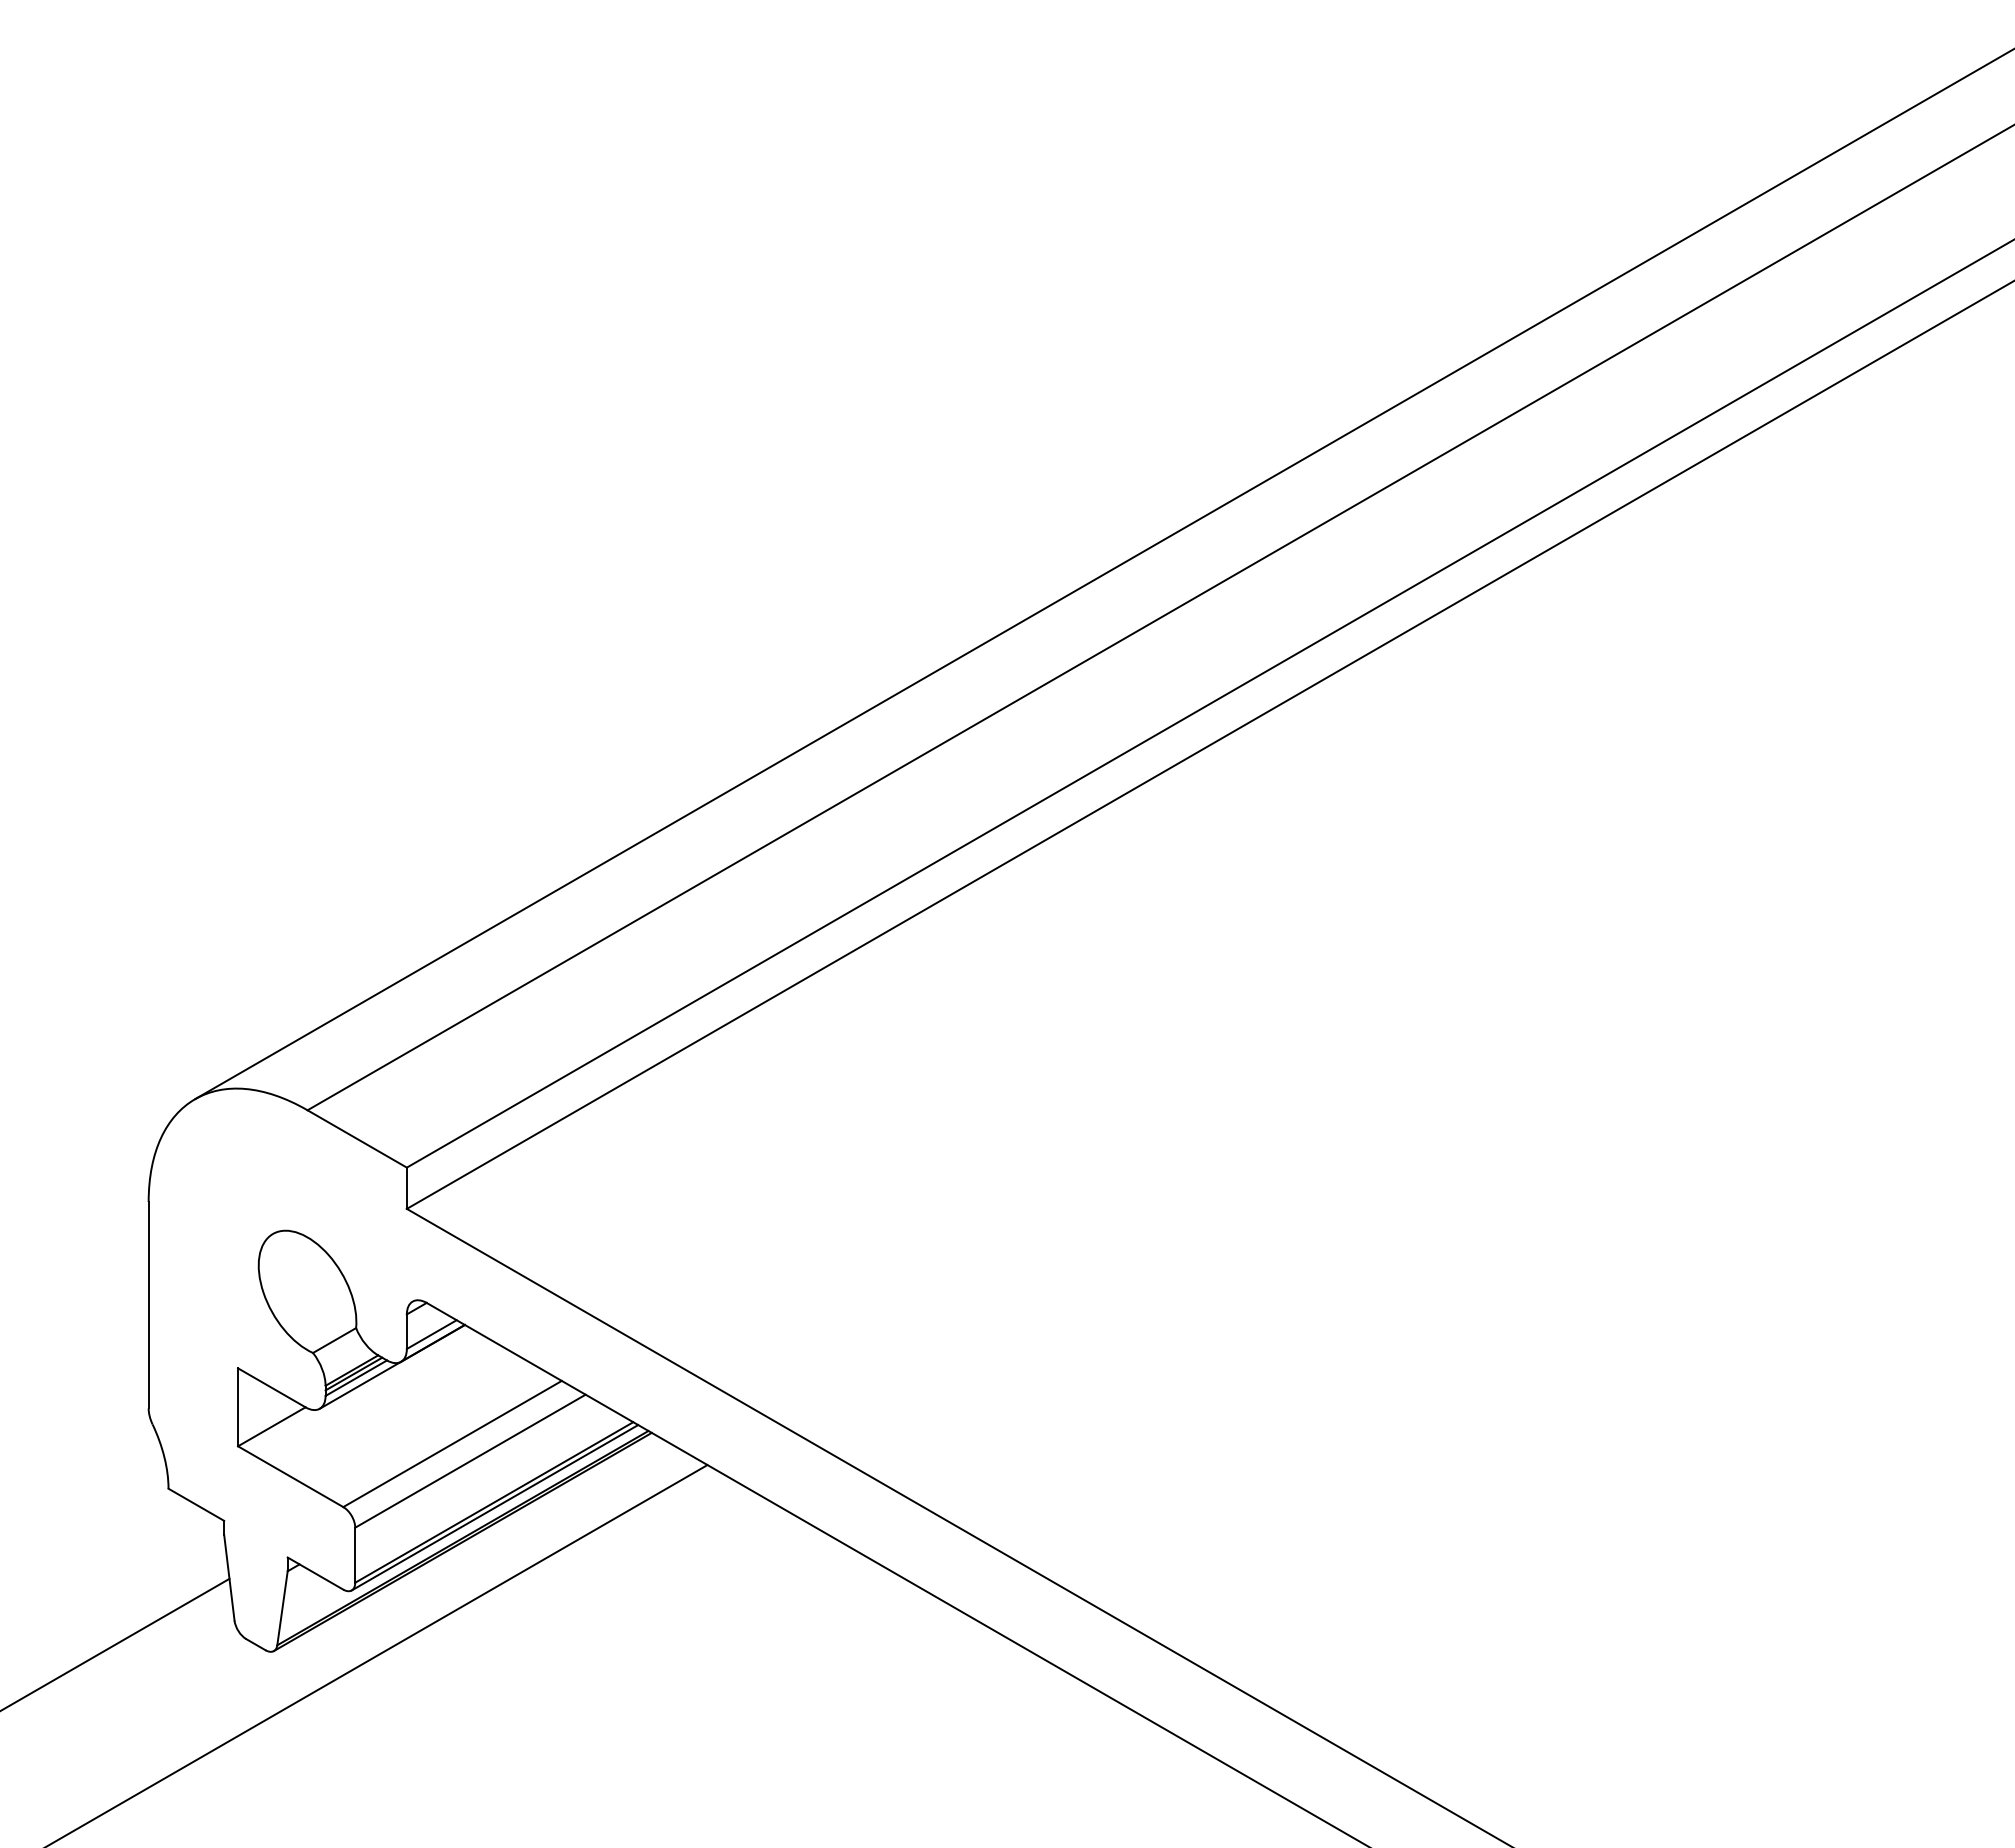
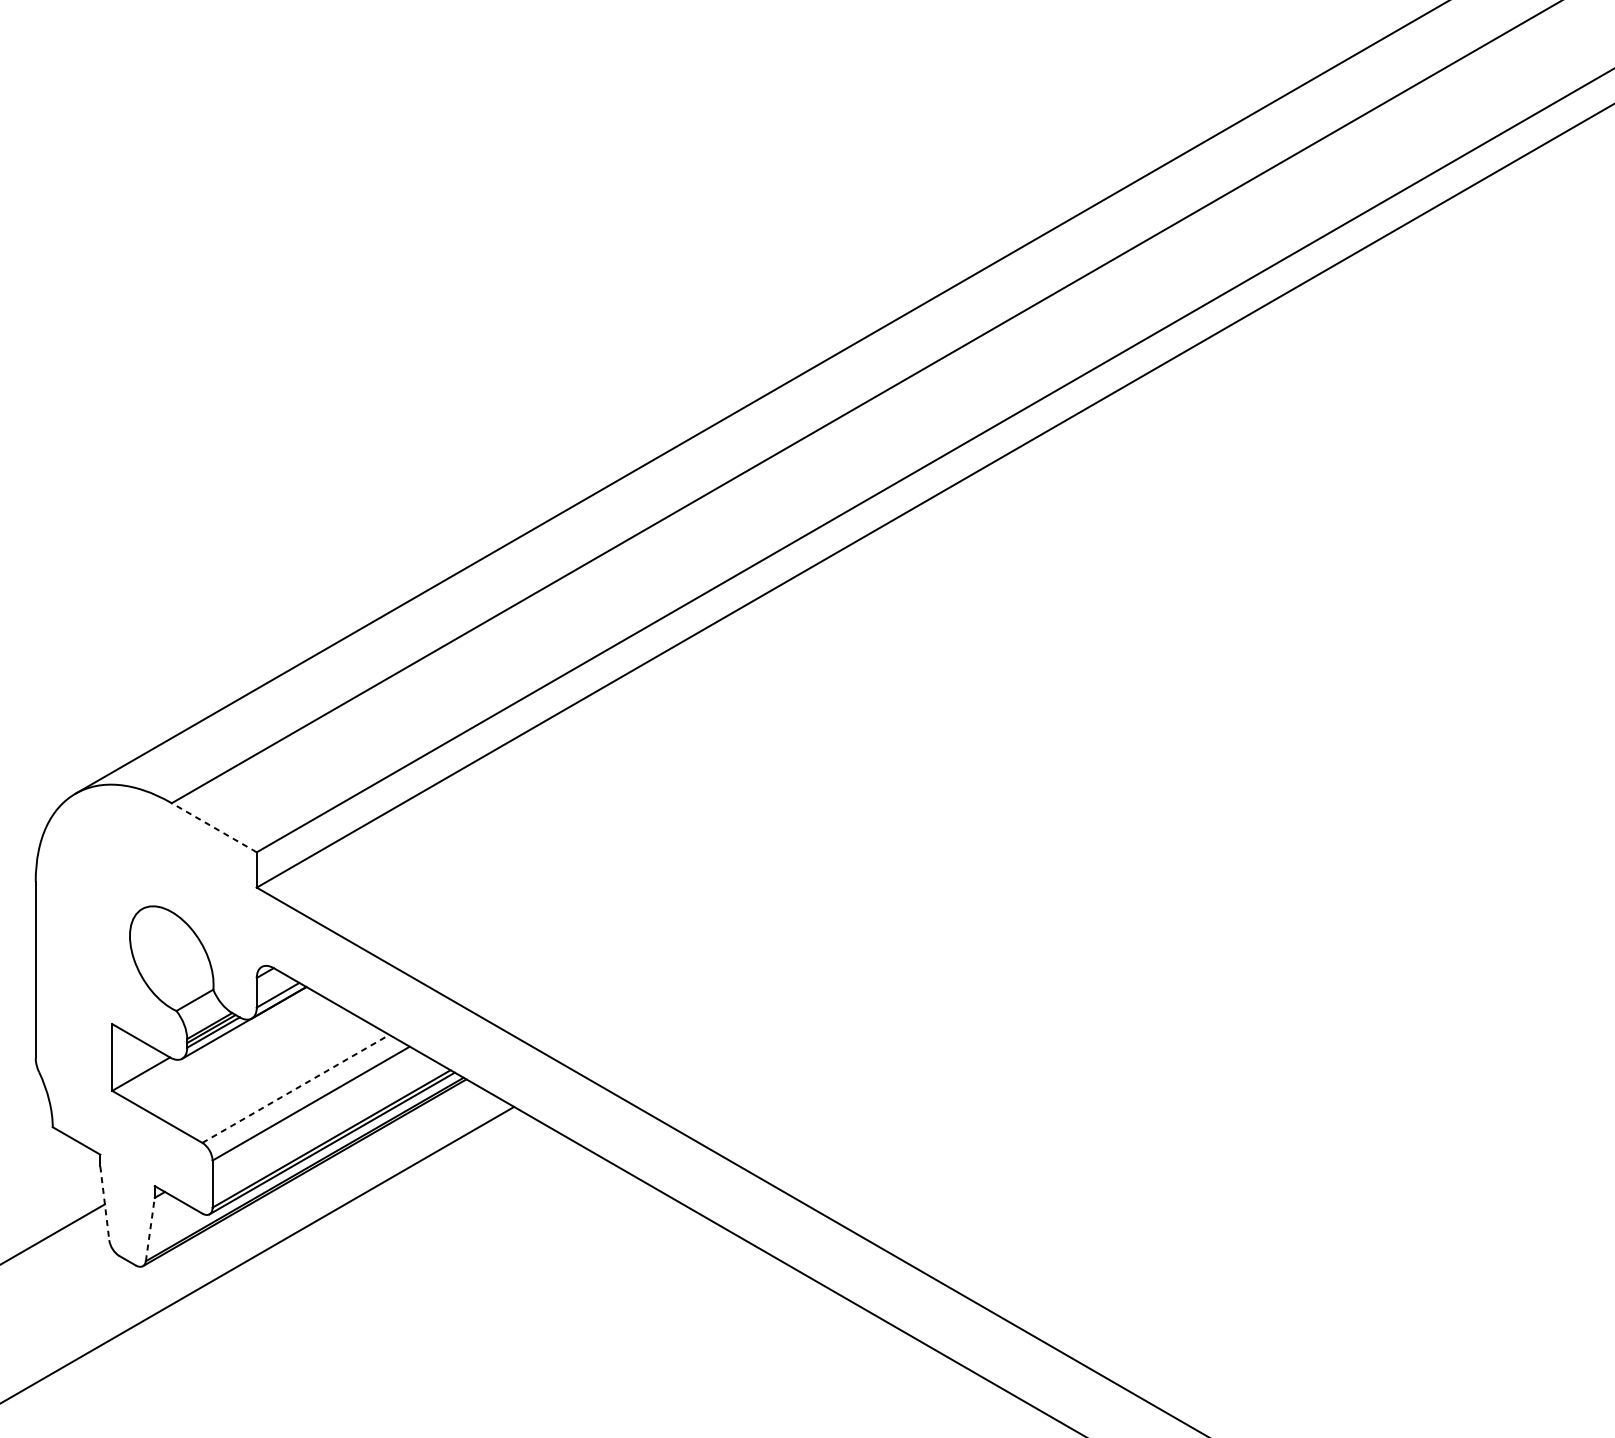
line: (356, 1138) -> (213, 827), solid -> dashed
line: (453, 1443) -> (296, 1088), solid -> dashed
line: (229, 1578) -> (104, 1204), solid -> dashed
line: (282, 1607) -> (150, 1228), solid -> dashed

